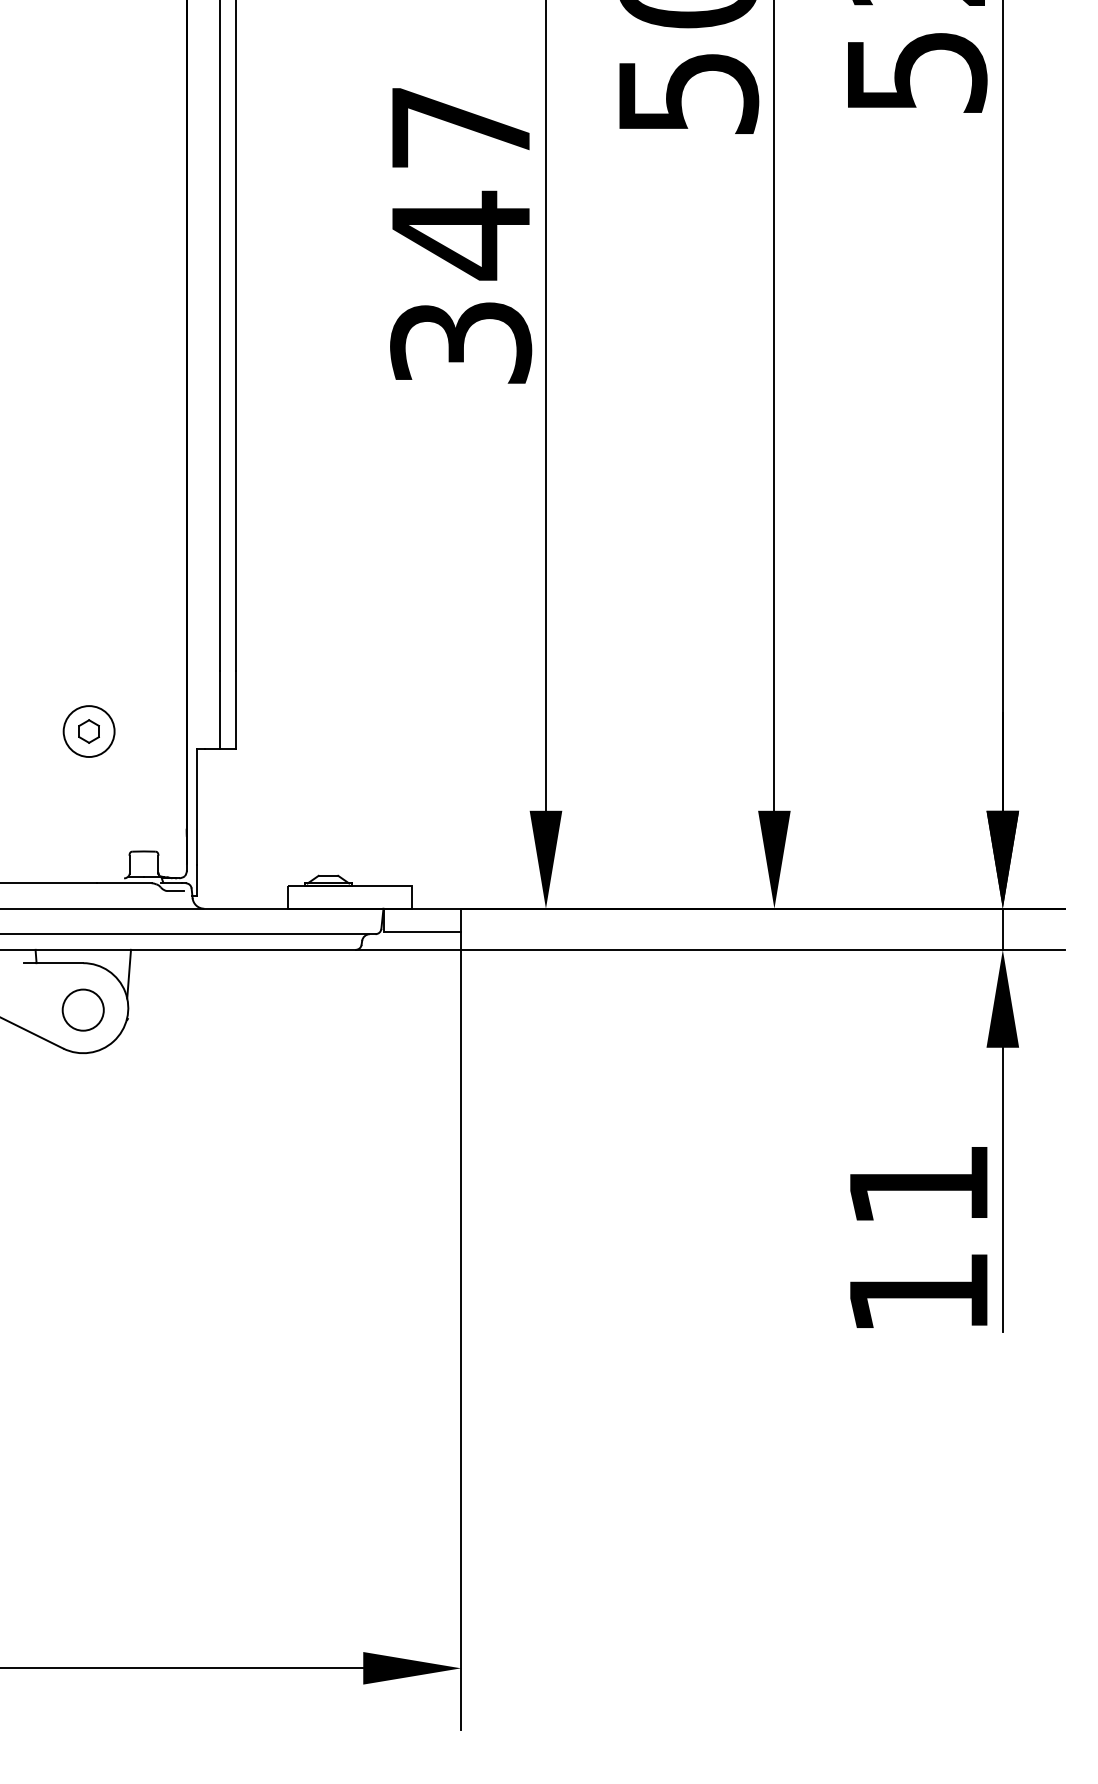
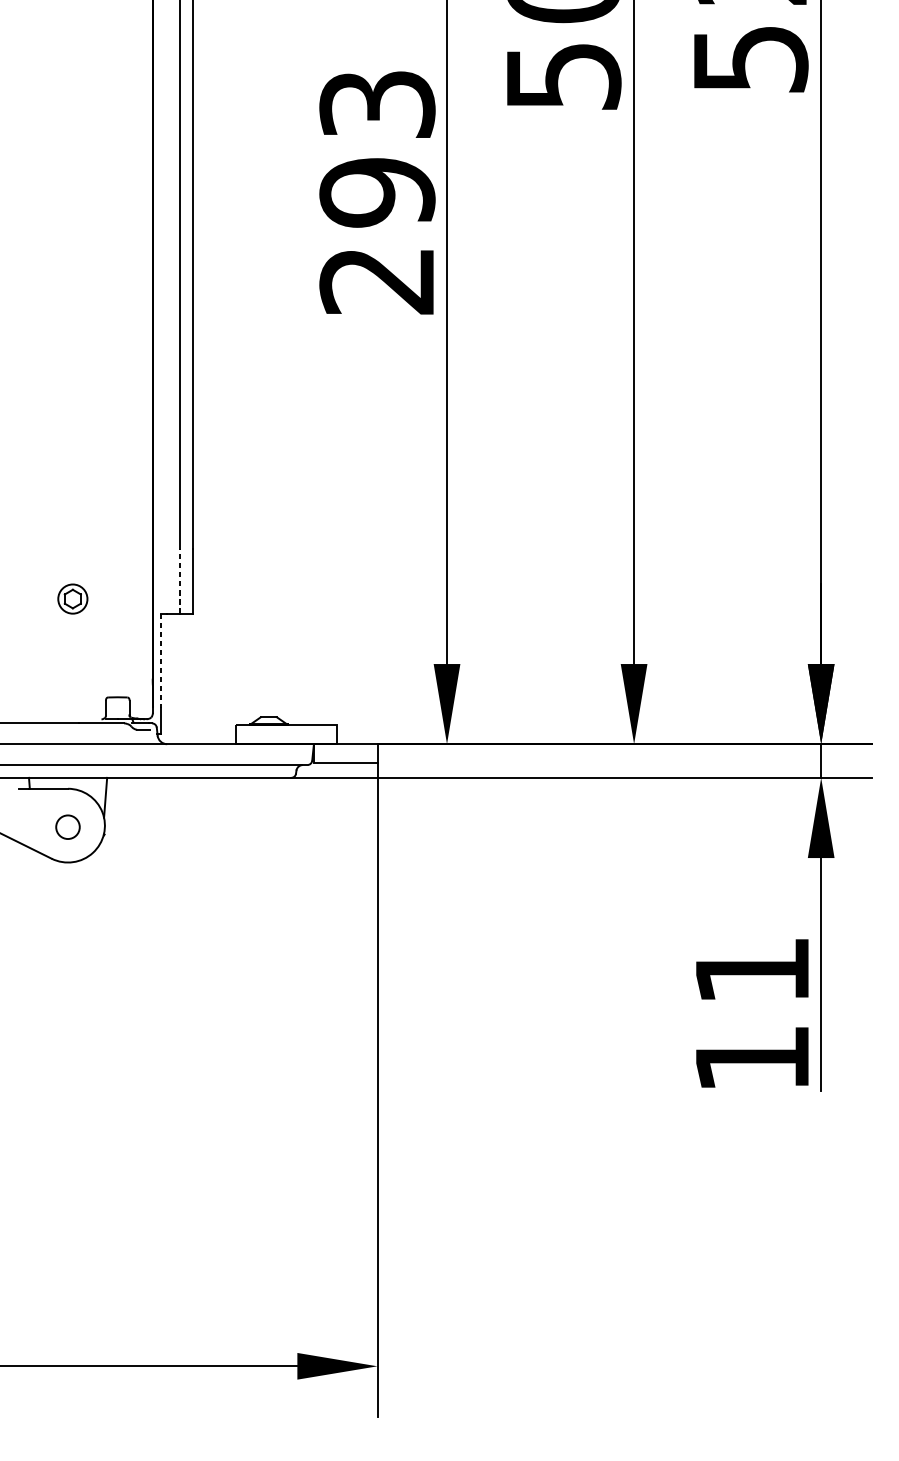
text: (461, 235) -> (377, 192), 347 -> 293
line: (220, 709) -> (180, 581), solid -> dashed
circle: (88, 731) -> (72, 599), size x0.7
line: (196, 806) -> (160, 660), solid -> dashed
circle: (82, 1009) -> (67, 826), size x0.7

